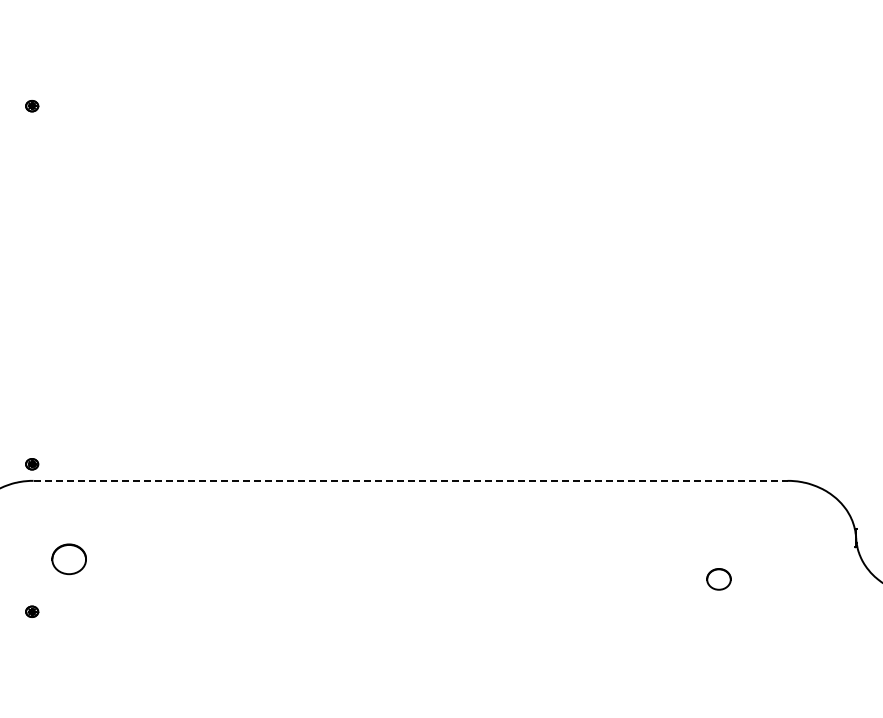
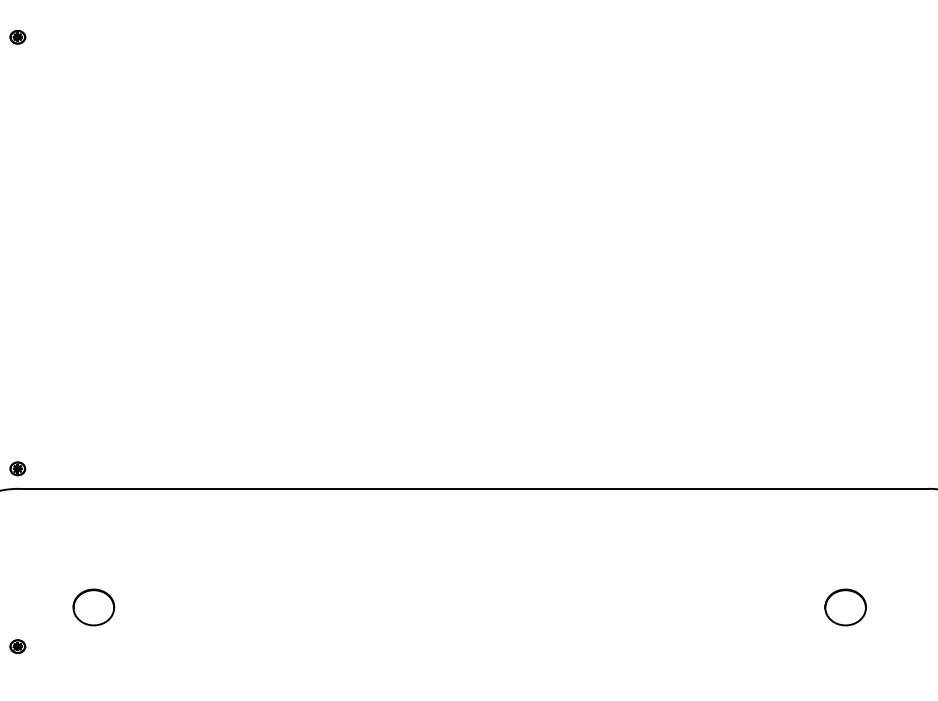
line: (411, 480) -> (475, 488), dashed -> solid
part: (68, 559) -> (92, 607), moved
part: (718, 579) -> (845, 607), size x1.43

